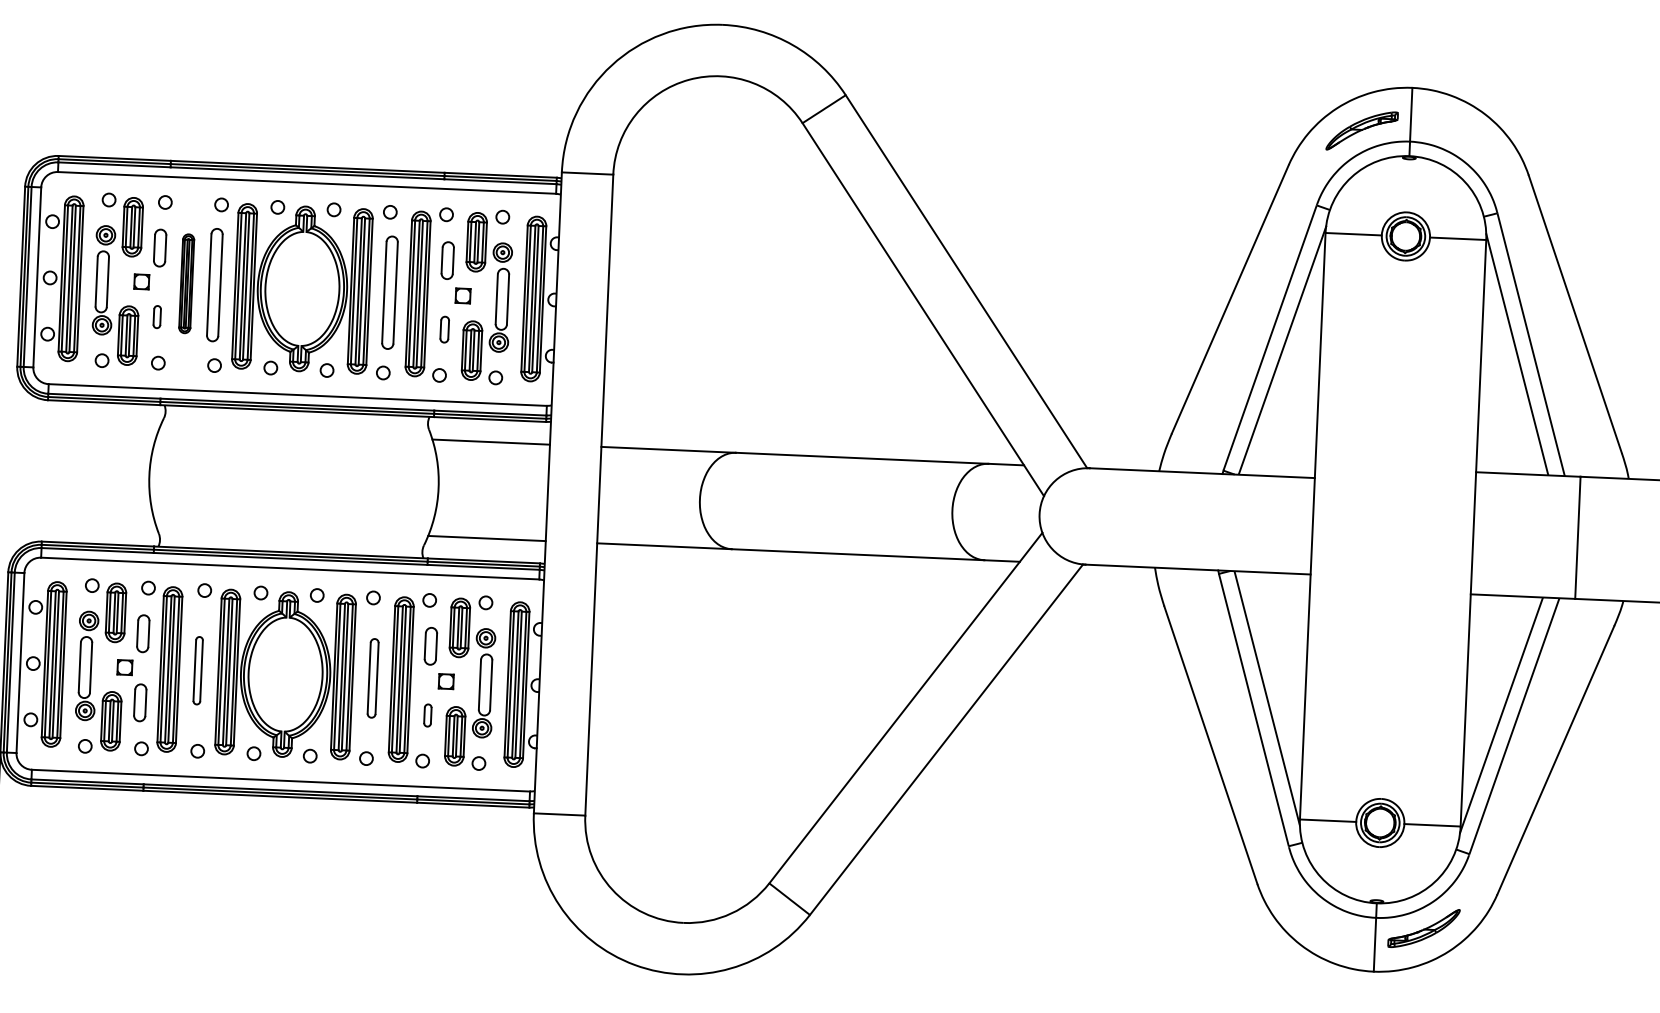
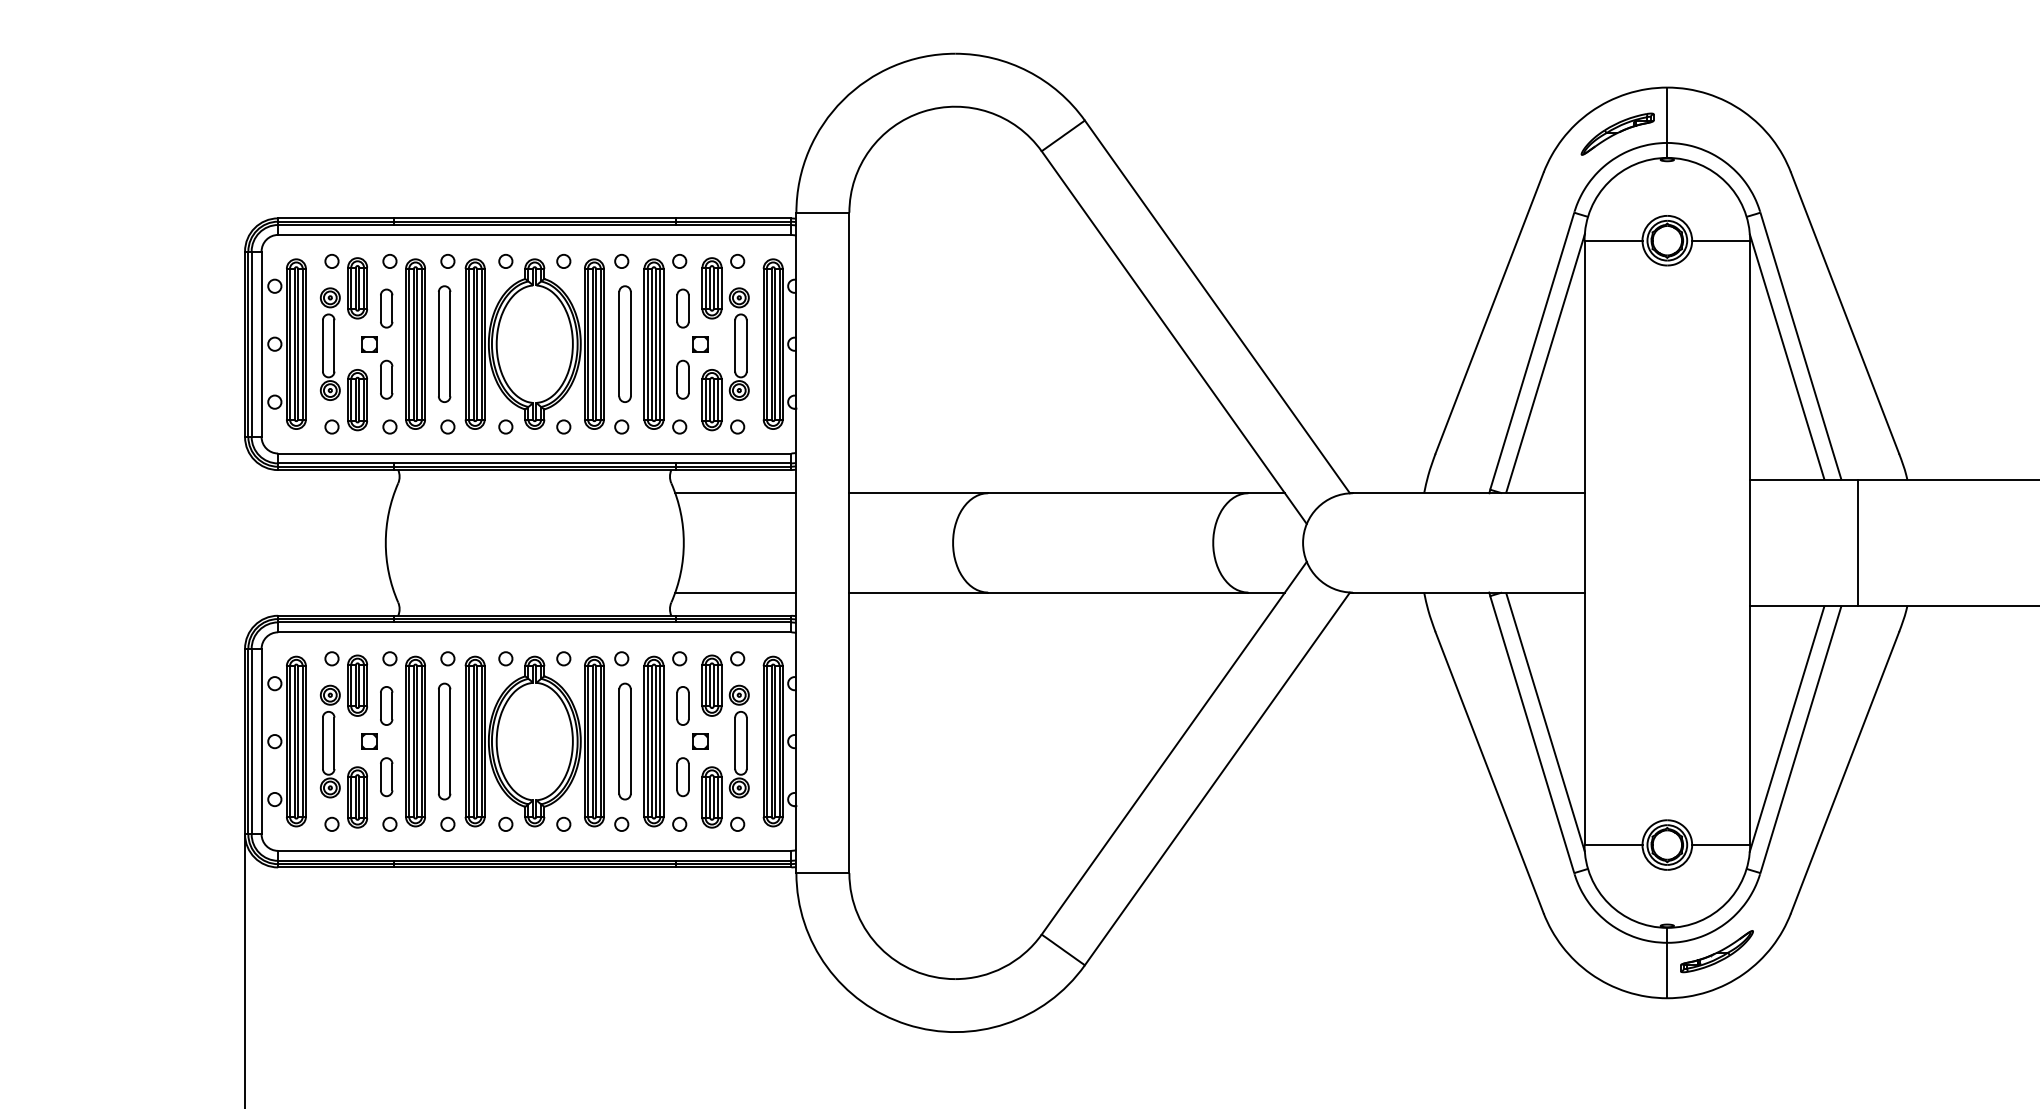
part: (186, 283) -> (415, 343), size x1.67
part: (157, 316) -> (386, 379), size x1.67
part: (444, 329) -> (682, 379), size x1.43
part: (197, 670) -> (444, 741), size x1.67
part: (372, 678) -> (624, 741), size x1.43
part: (427, 715) -> (682, 777), size x1.67

